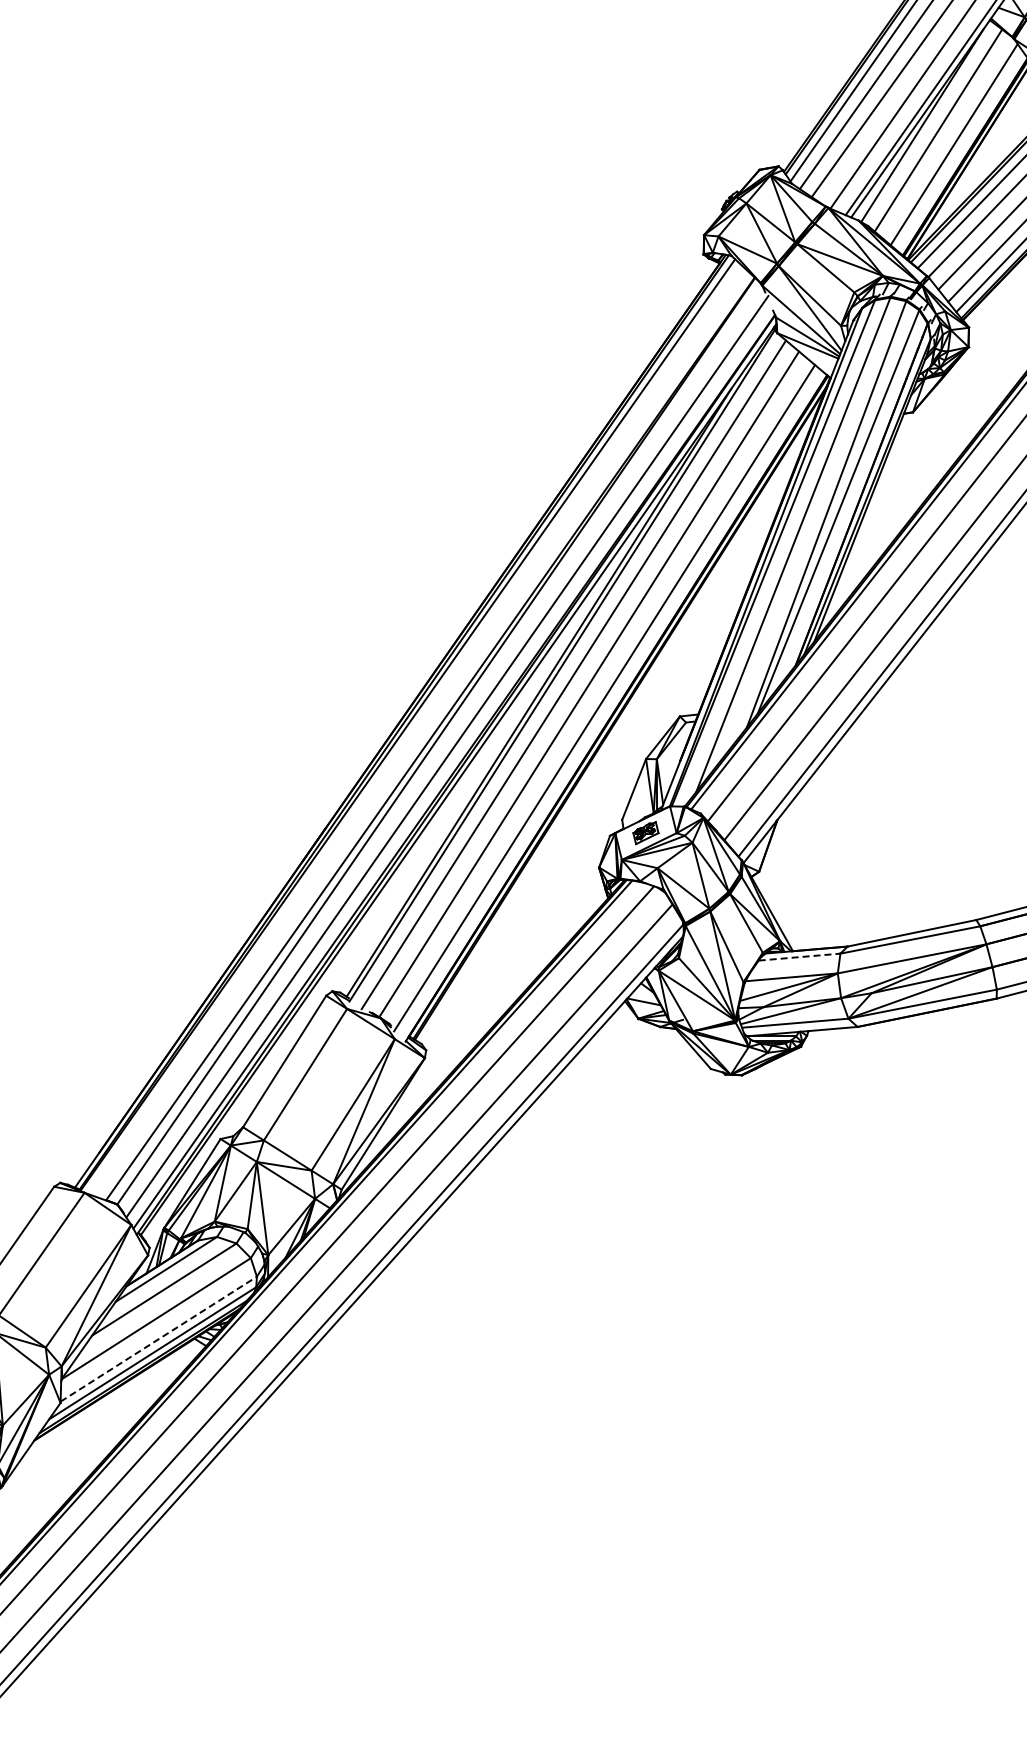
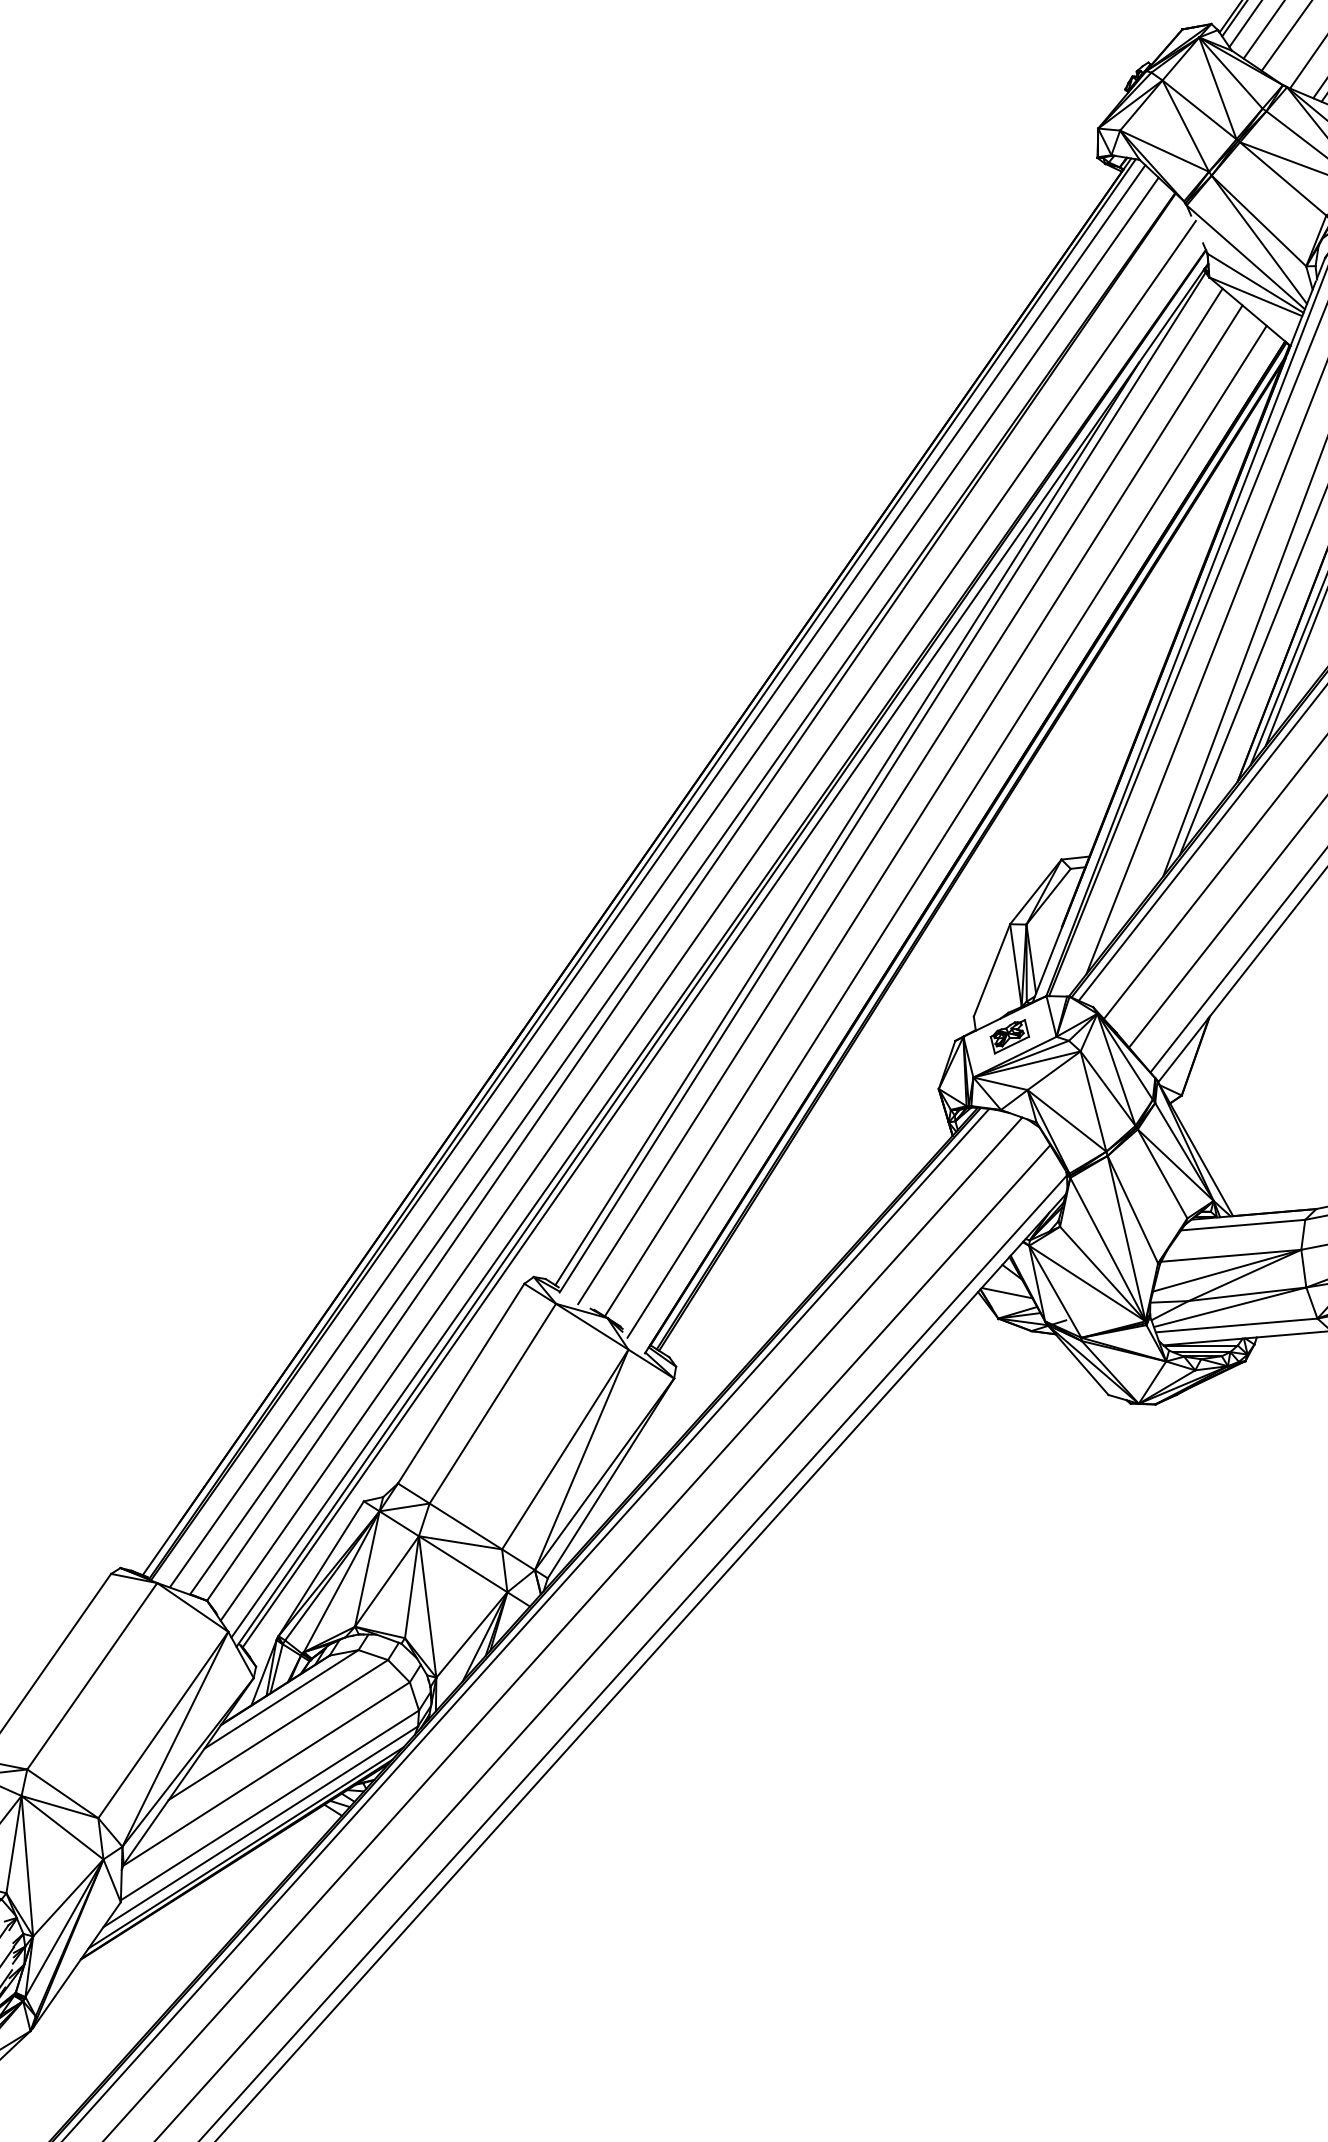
line: (418, 731) -> (664, 882), added
line: (799, 957) -> (1243, 1225), dashed -> solid
line: (159, 1338) -> (271, 1804), dashed -> solid

